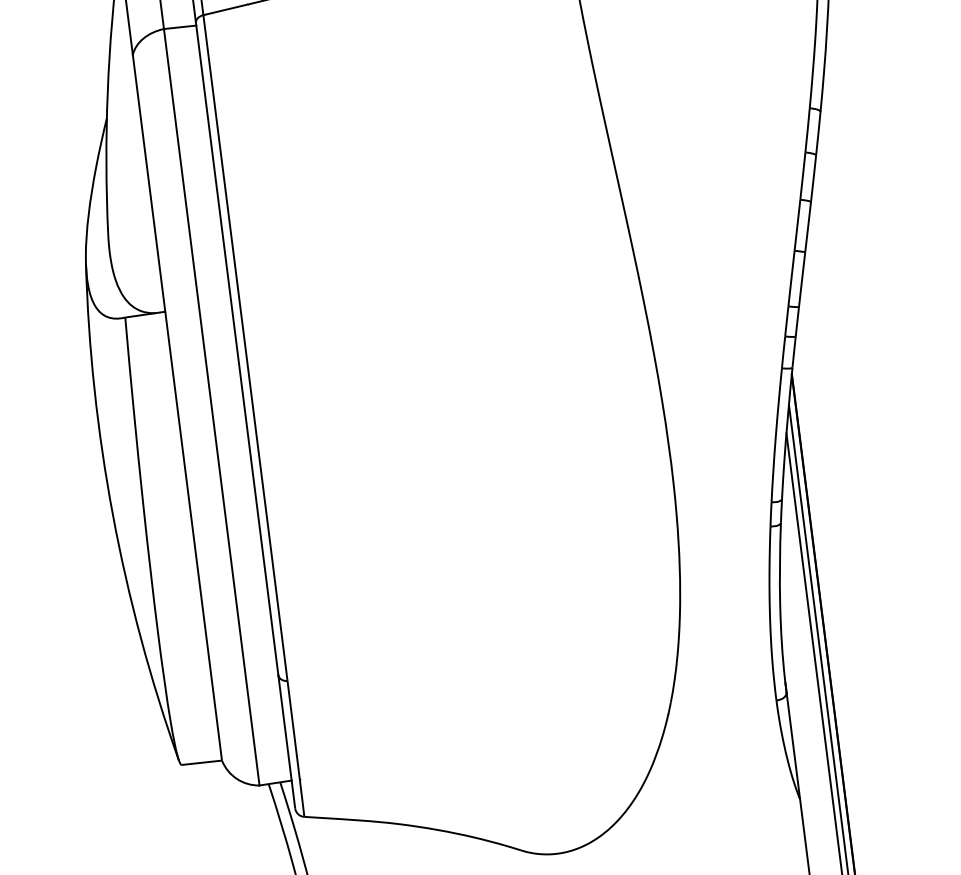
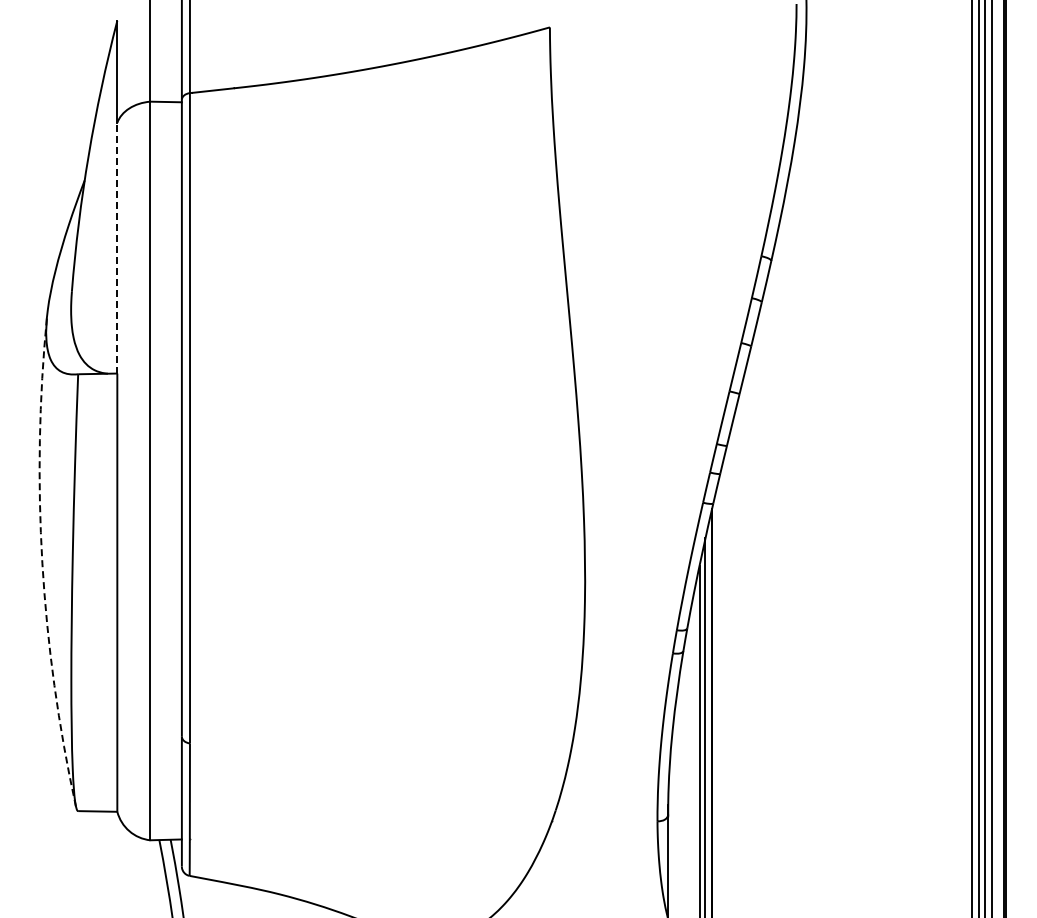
line: (149, 182) -> (117, 247), solid -> dashed
arc: (113, 515) -> (42, 563), solid -> dashed

